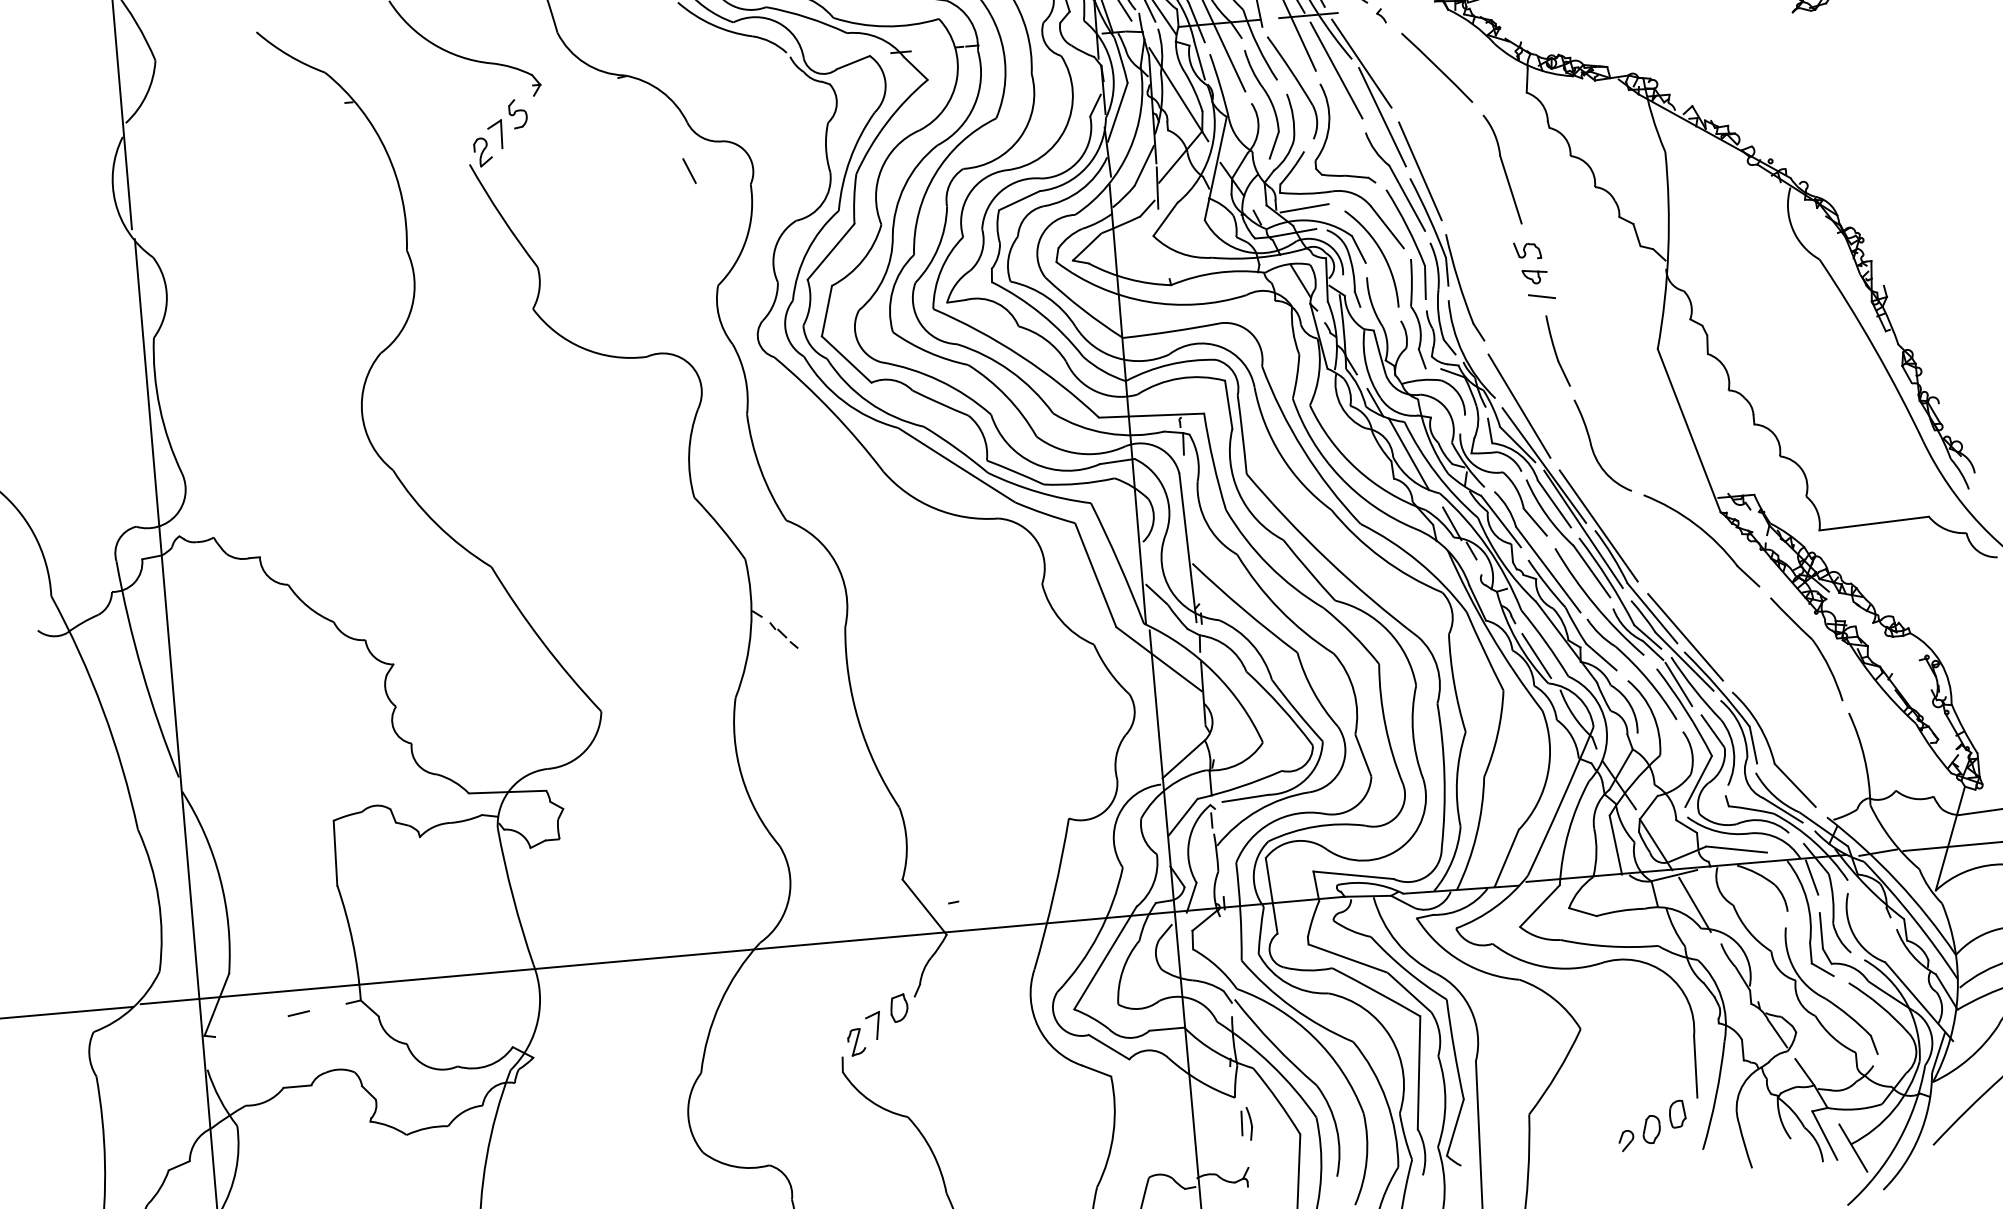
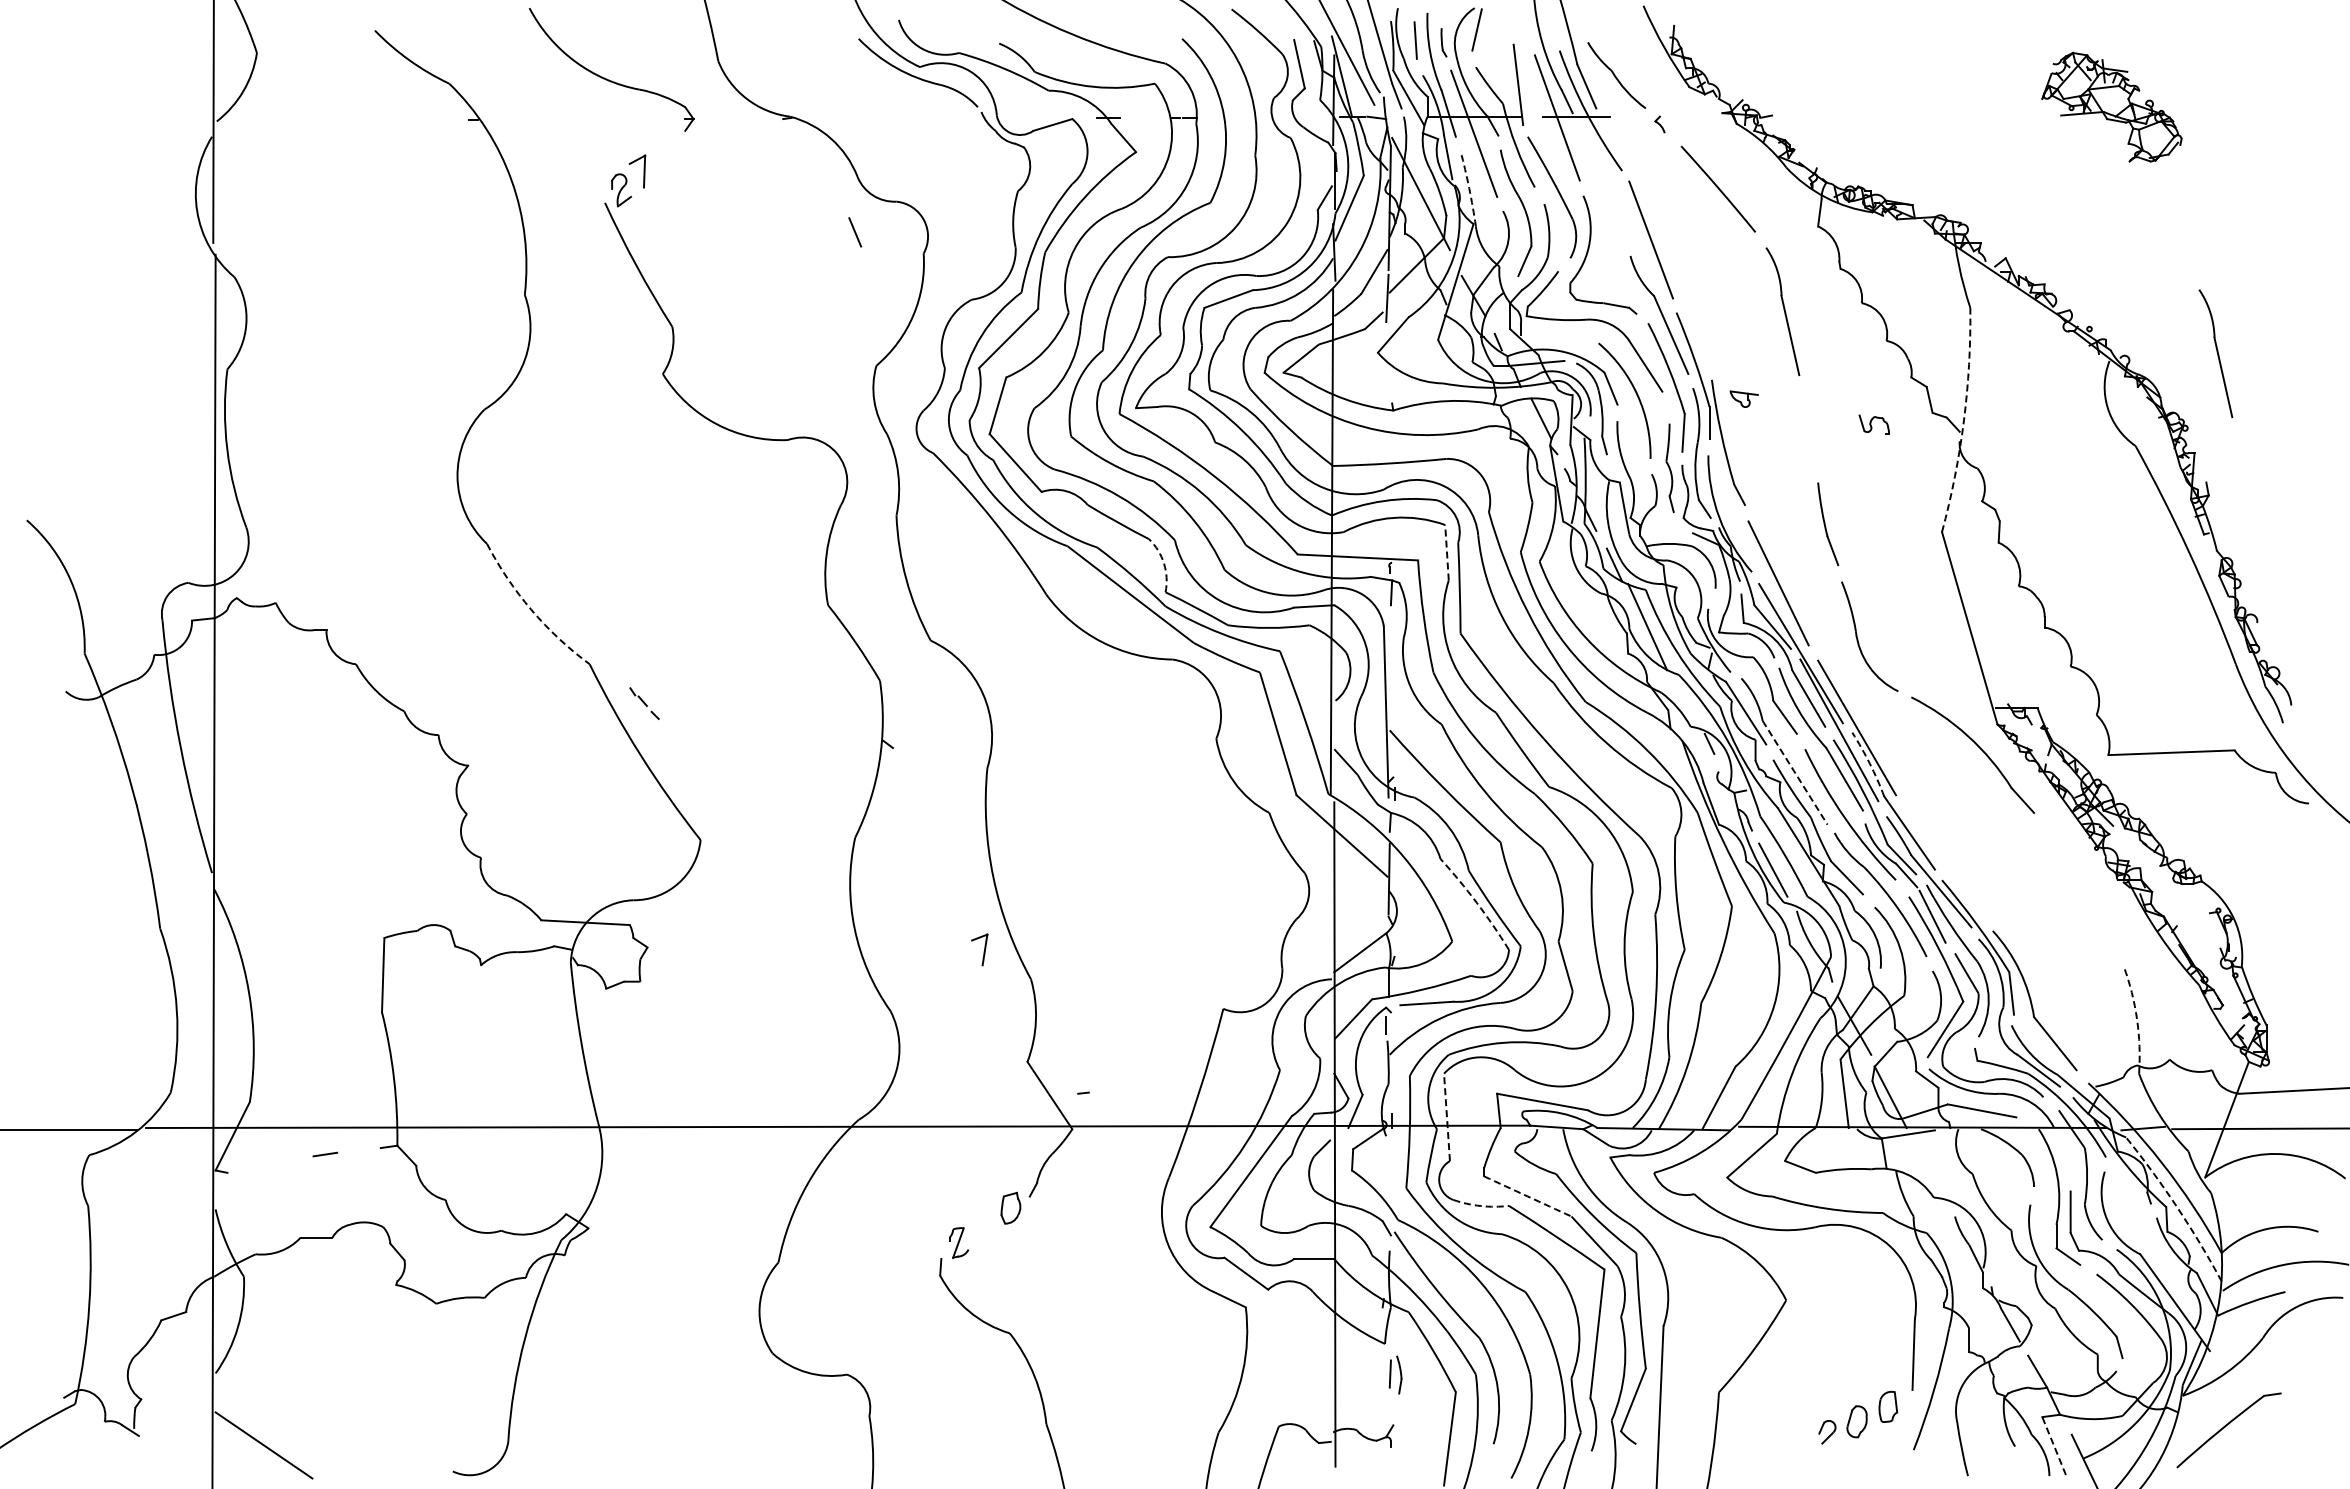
line: (1361, 63) -> (1632, 176), removed
line: (1336, 69) -> (1603, 181), removed
arc: (1220, 86) -> (1469, 188), solid -> dashed
part: (518, 113) -> (665, 149), removed
line: (1419, 171) -> (1688, 305), removed
part: (1882, 172) -> (2215, 353), added
line: (1303, 207) -> (1552, 335), removed
part: (1526, 250) -> (1873, 424), moved
arc: (1667, 250) -> (1963, 420), solid -> dashed
part: (1534, 276) -> (1743, 398), moved
line: (1541, 296) -> (1814, 460), removed
part: (1415, 313) -> (1669, 467), size x0.7
line: (1229, 404) -> (1447, 552), solid -> dashed
arc: (983, 435) -> (1164, 563), solid -> dashed
arc: (436, 523) -> (531, 609), solid -> dashed
line: (1451, 523) -> (1689, 710), removed
arc: (1612, 555) -> (1869, 763), solid -> dashed
line: (1548, 570) -> (1795, 773), solid -> dashed
part: (783, 635) -> (644, 703), moved
line: (1685, 637) -> (1944, 863), removed
part: (1814, 644) -> (2091, 884), removed
arc: (1281, 706) -> (1476, 902), solid -> dashed
arc: (1864, 758) -> (2137, 1019), solid -> dashed
line: (1812, 877) -> (2065, 1150), removed
line: (1272, 895) -> (1447, 1117), solid -> dashed
line: (1694, 904) -> (1928, 1169), removed
arc: (1914, 918) -> (2177, 1207), solid -> dashed
arc: (1347, 958) -> (1527, 1196), solid -> dashed
arc: (1307, 970) -> (1480, 1206), solid -> dashed
part: (873, 1025) -> (979, 949), moved
line: (1824, 1135) -> (2053, 1445), solid -> dashed

